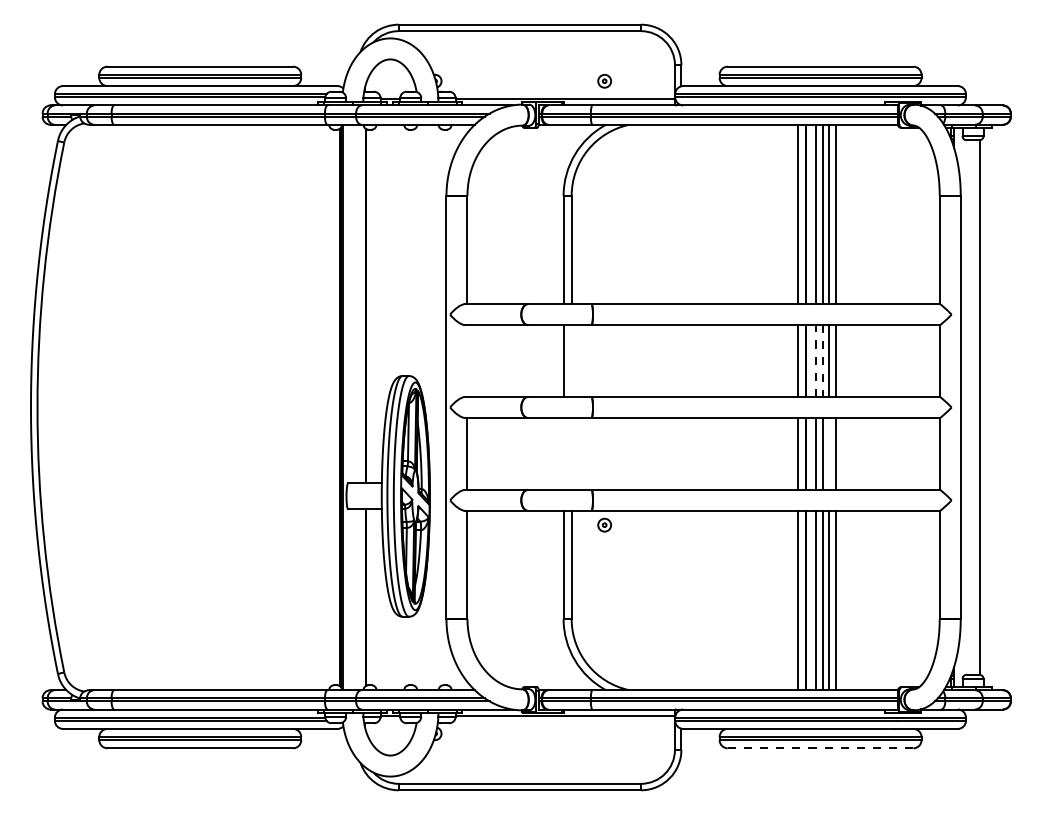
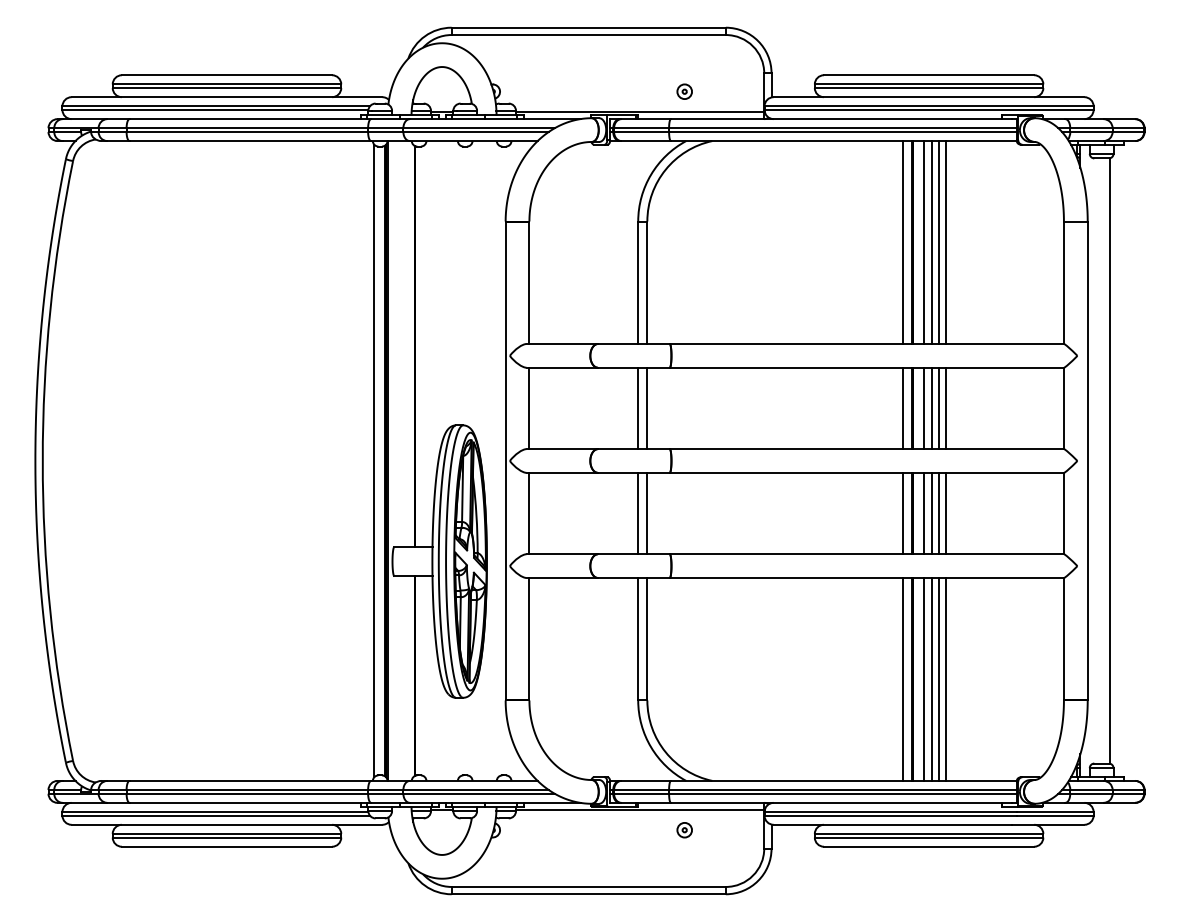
line: (467, 361) -> (529, 408), added
line: (571, 361) -> (647, 408), added
line: (816, 361) -> (924, 408), dashed -> solid
line: (822, 361) -> (931, 408), dashed -> solid
line: (330, 407) -> (374, 460), added
line: (563, 453) -> (638, 513), added
line: (571, 453) -> (647, 513), added
line: (829, 453) -> (939, 513), added
part: (604, 525) -> (684, 830), moved
line: (820, 748) -> (928, 846), dashed -> solid

